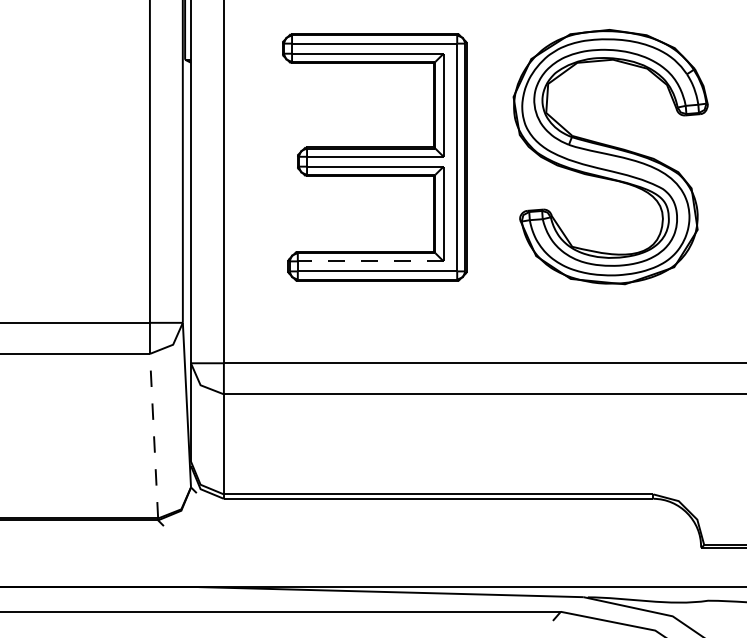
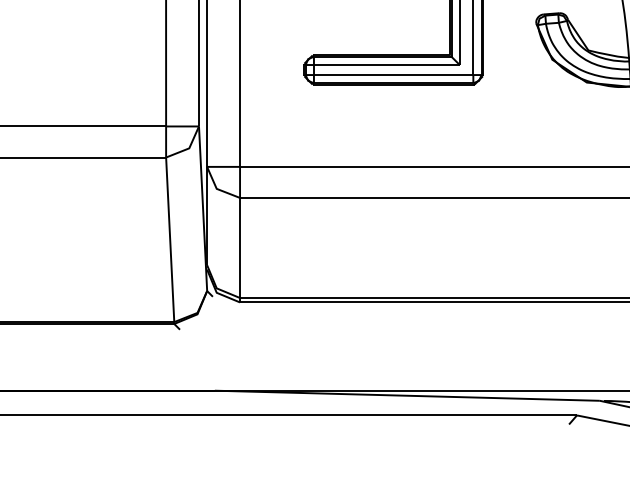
line: (370, 261) -> (386, 65), dashed -> solid
line: (154, 435) -> (170, 239), dashed -> solid

